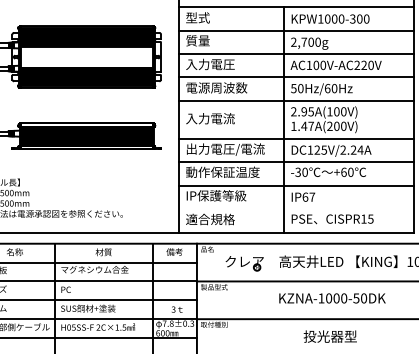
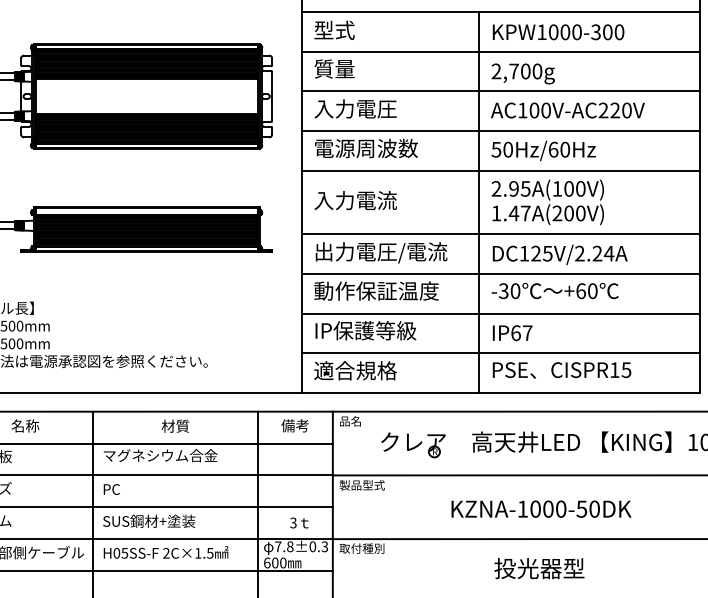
line: (296, 209) -> (500, 353), added
text: (332, 298) -> (541, 509), moved
text: (329, 336) -> (538, 568), moved

